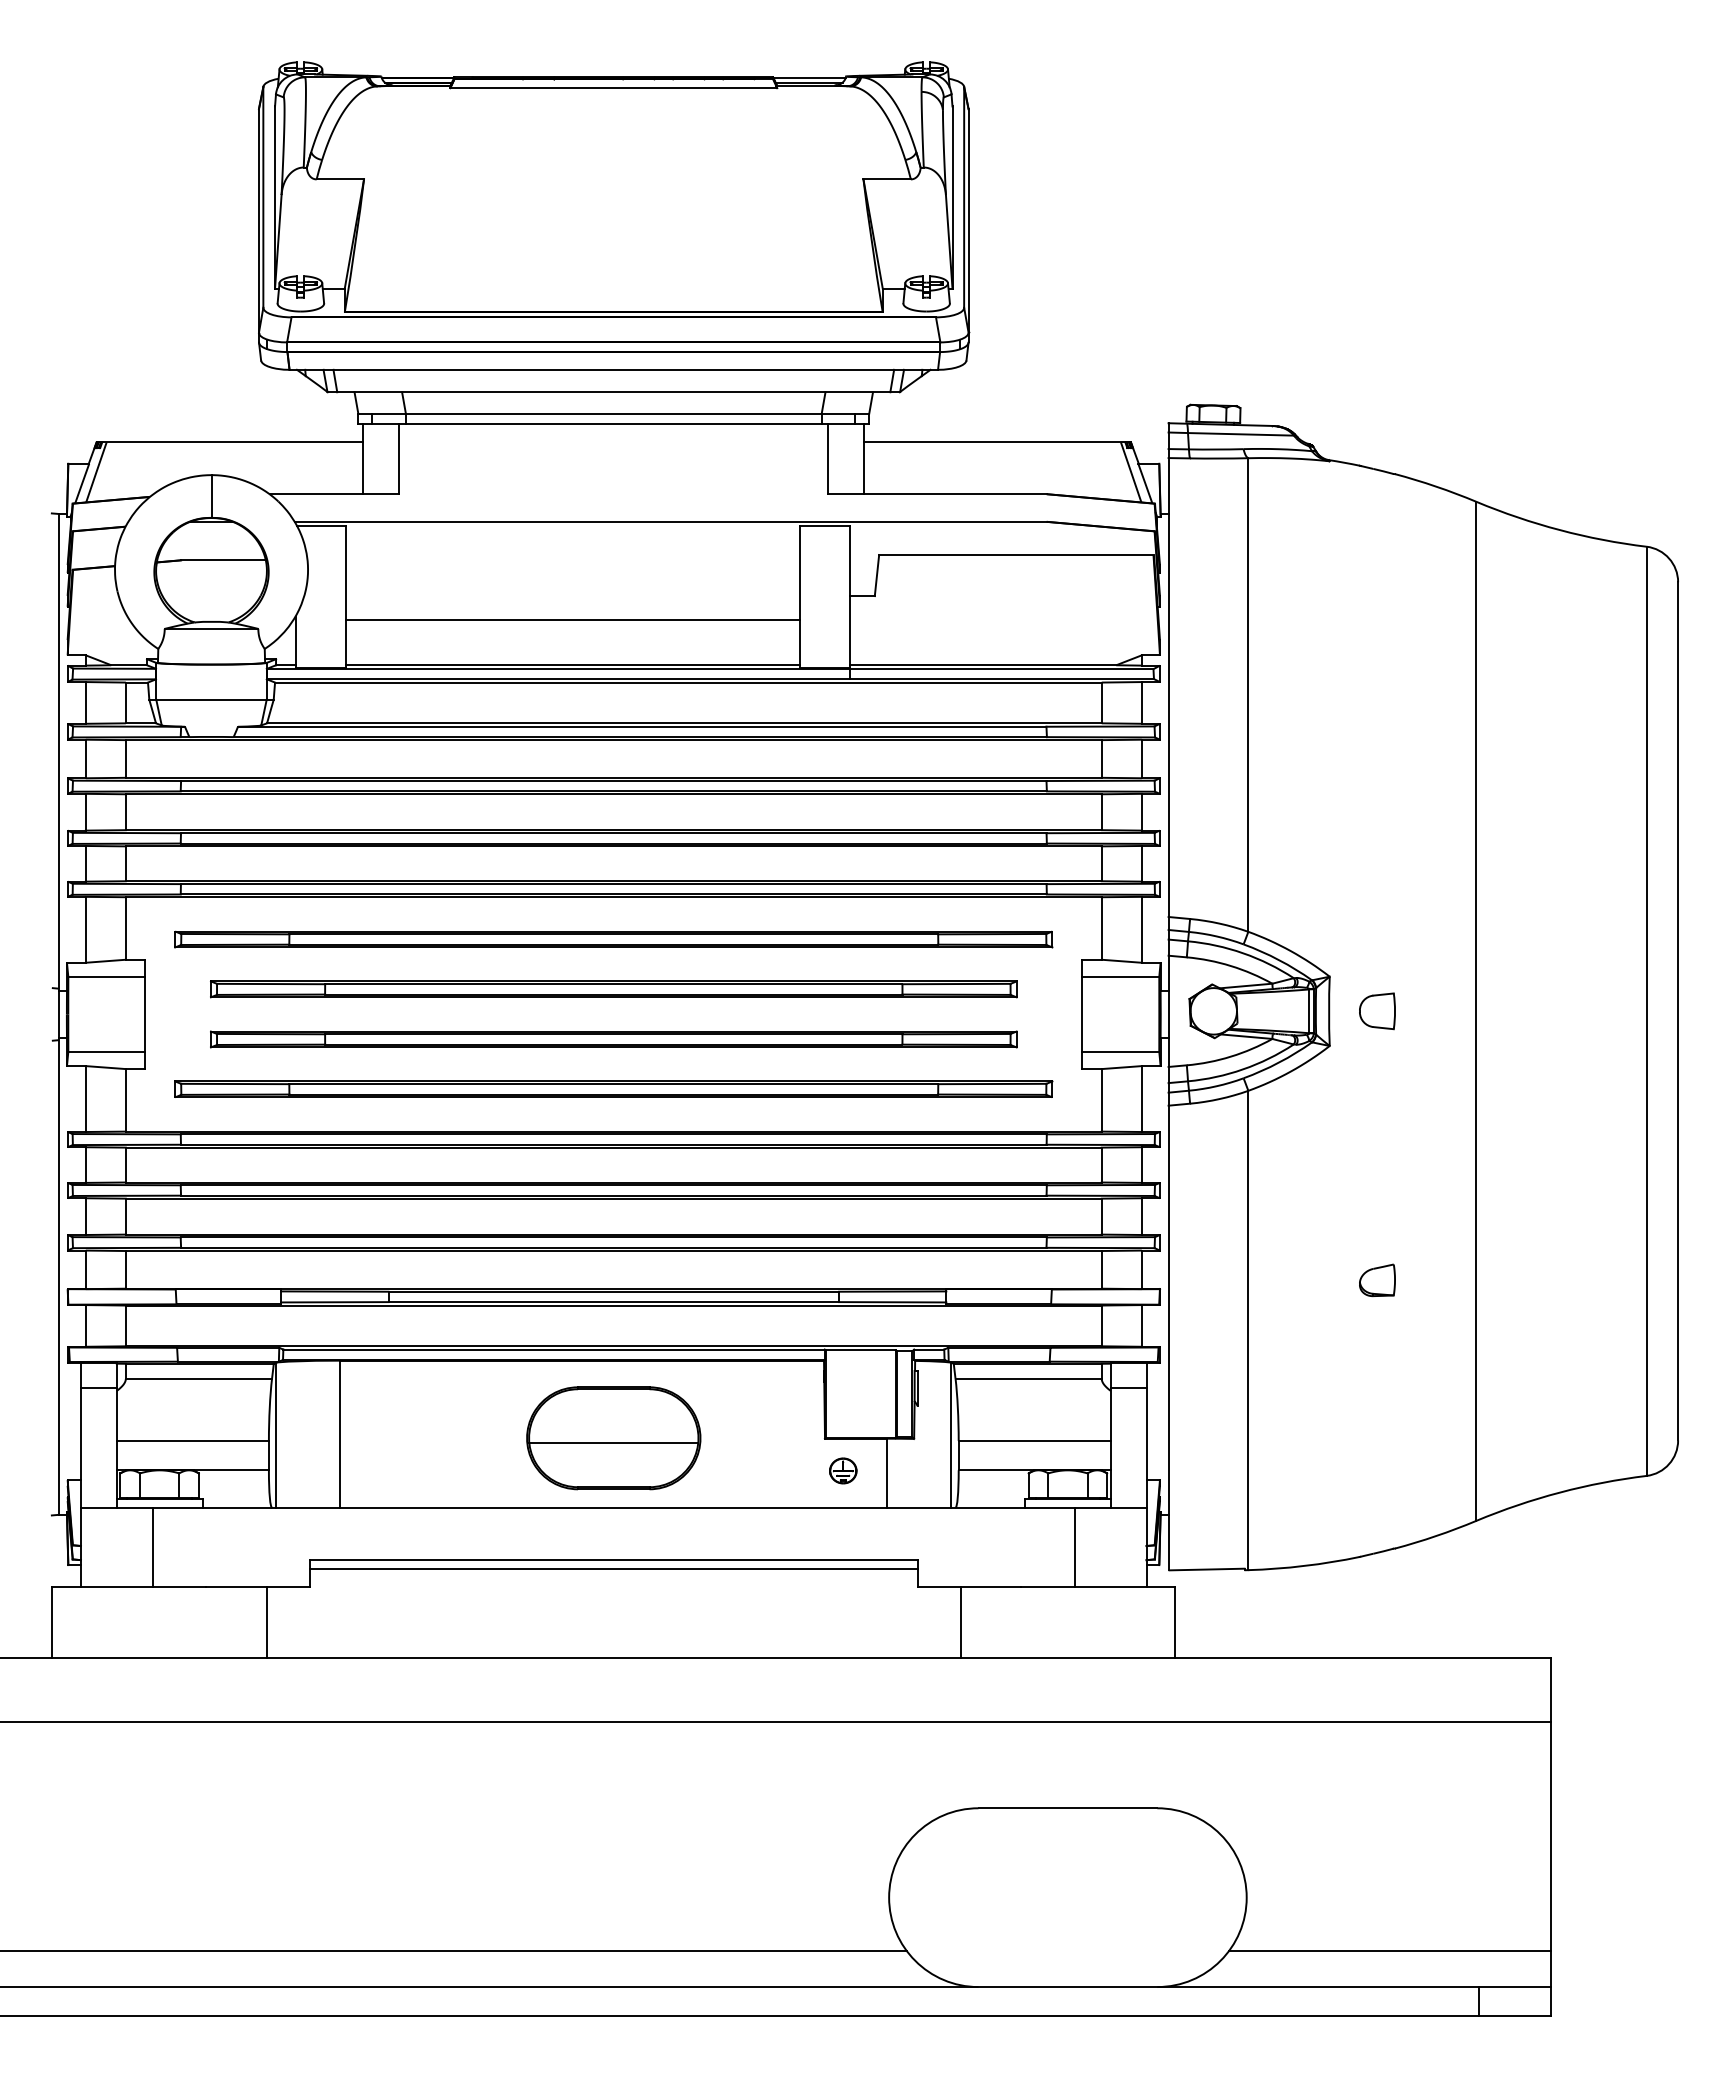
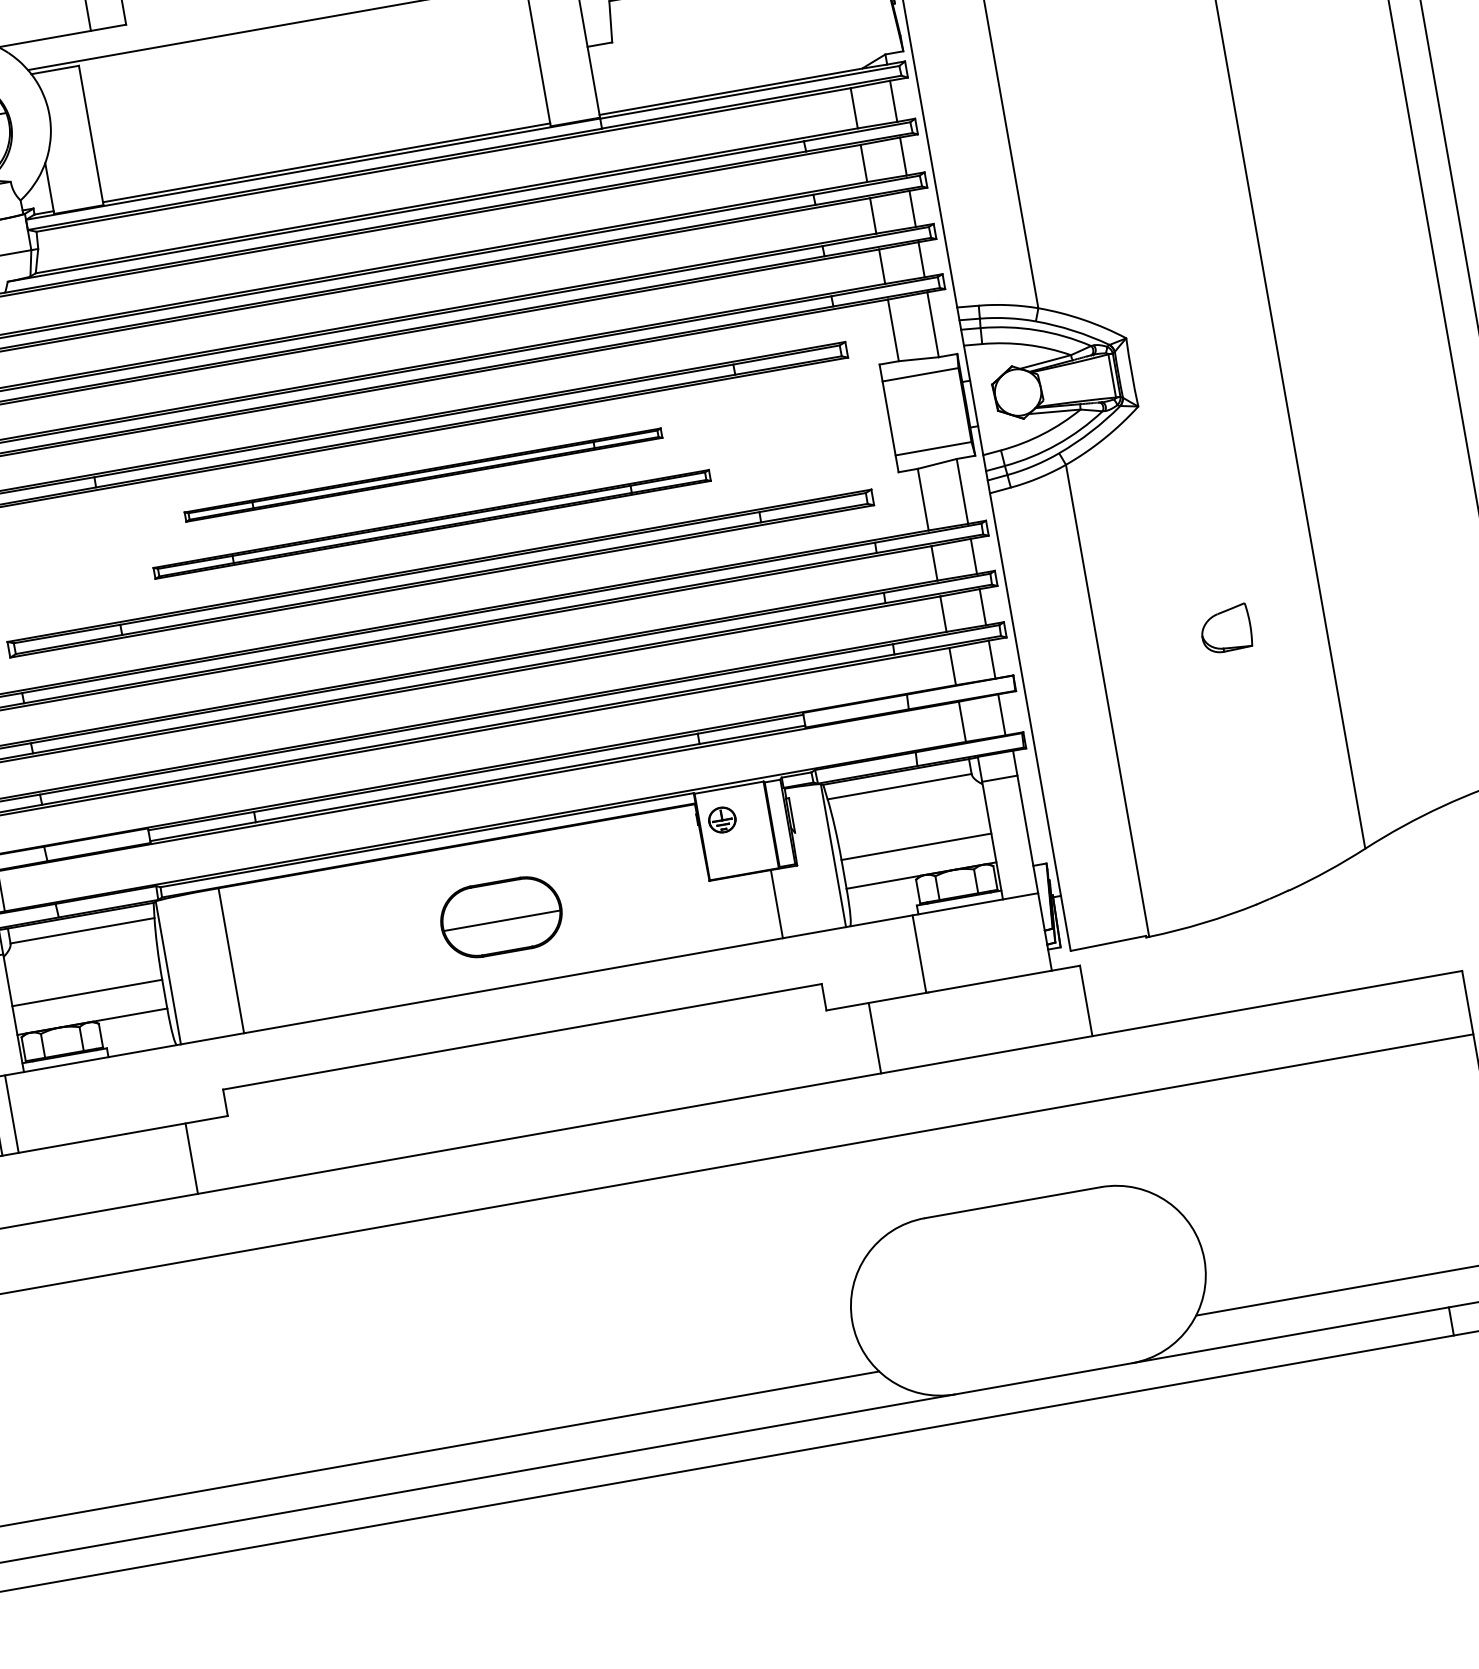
line: (572, 620) -> (318, 119), removed
part: (613, 989) -> (423, 475), size x0.6
part: (1377, 1011) -> (1179, 364), removed
part: (613, 1039) -> (431, 524), size x0.7
part: (1377, 1280) -> (1226, 629), size x1.4
part: (613, 1438) -> (501, 917), size x0.7
part: (843, 1470) -> (722, 819), moved
line: (152, 1546) -> (11, 1113), moved
line: (1075, 1546) -> (919, 953), moved
line: (613, 1568) -> (523, 1045), removed

